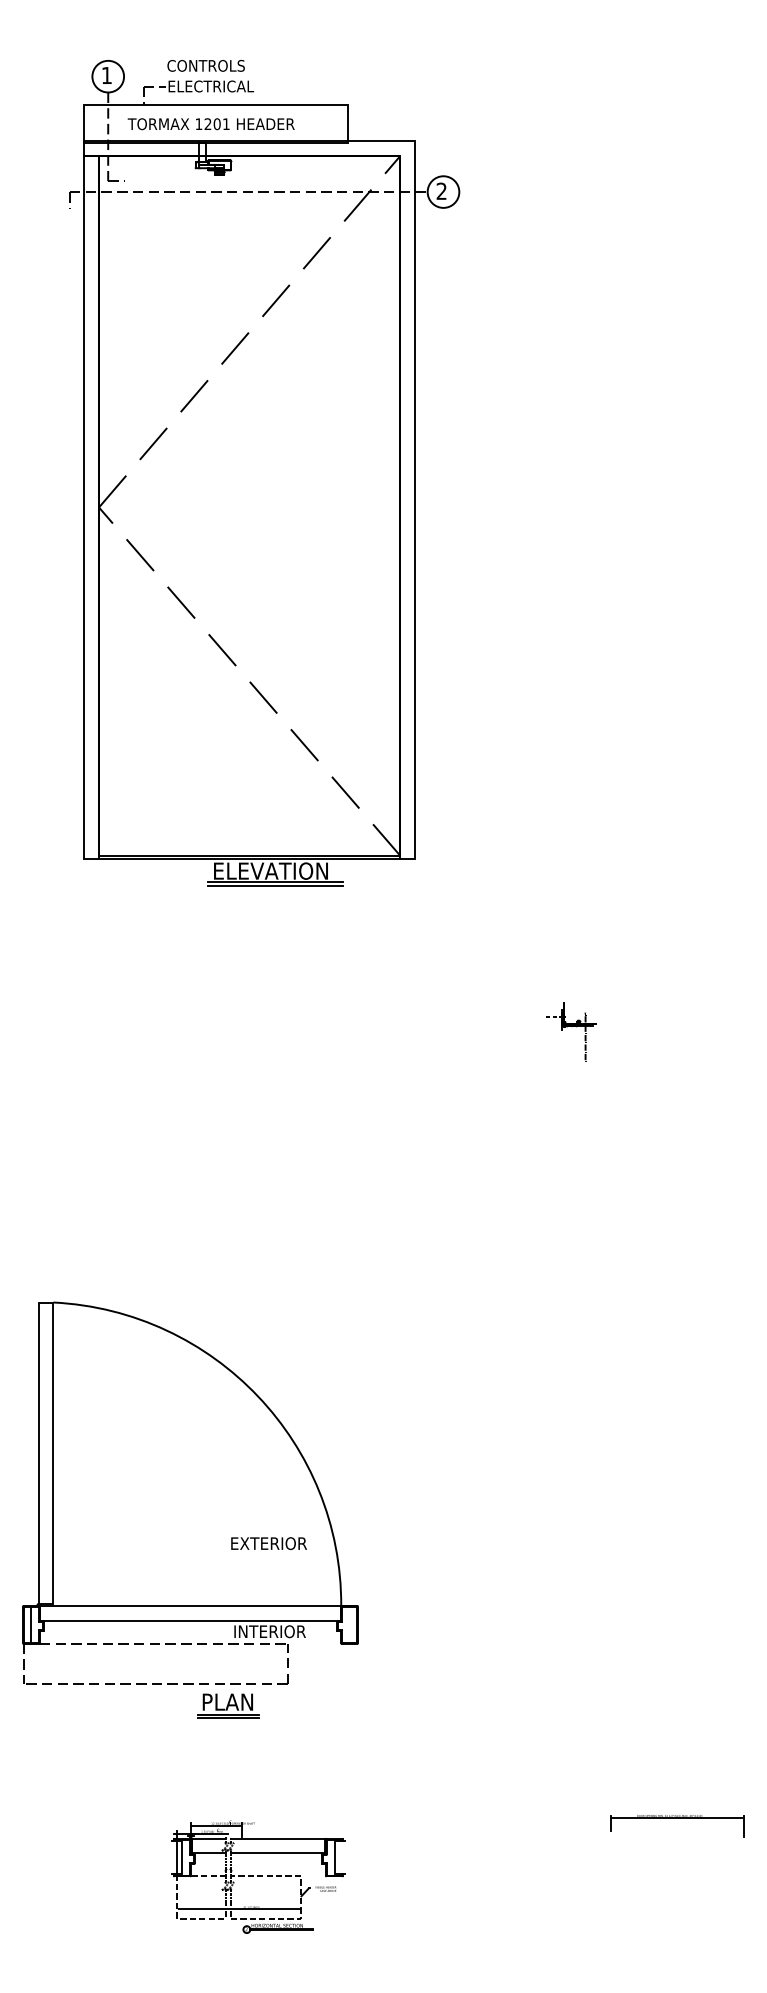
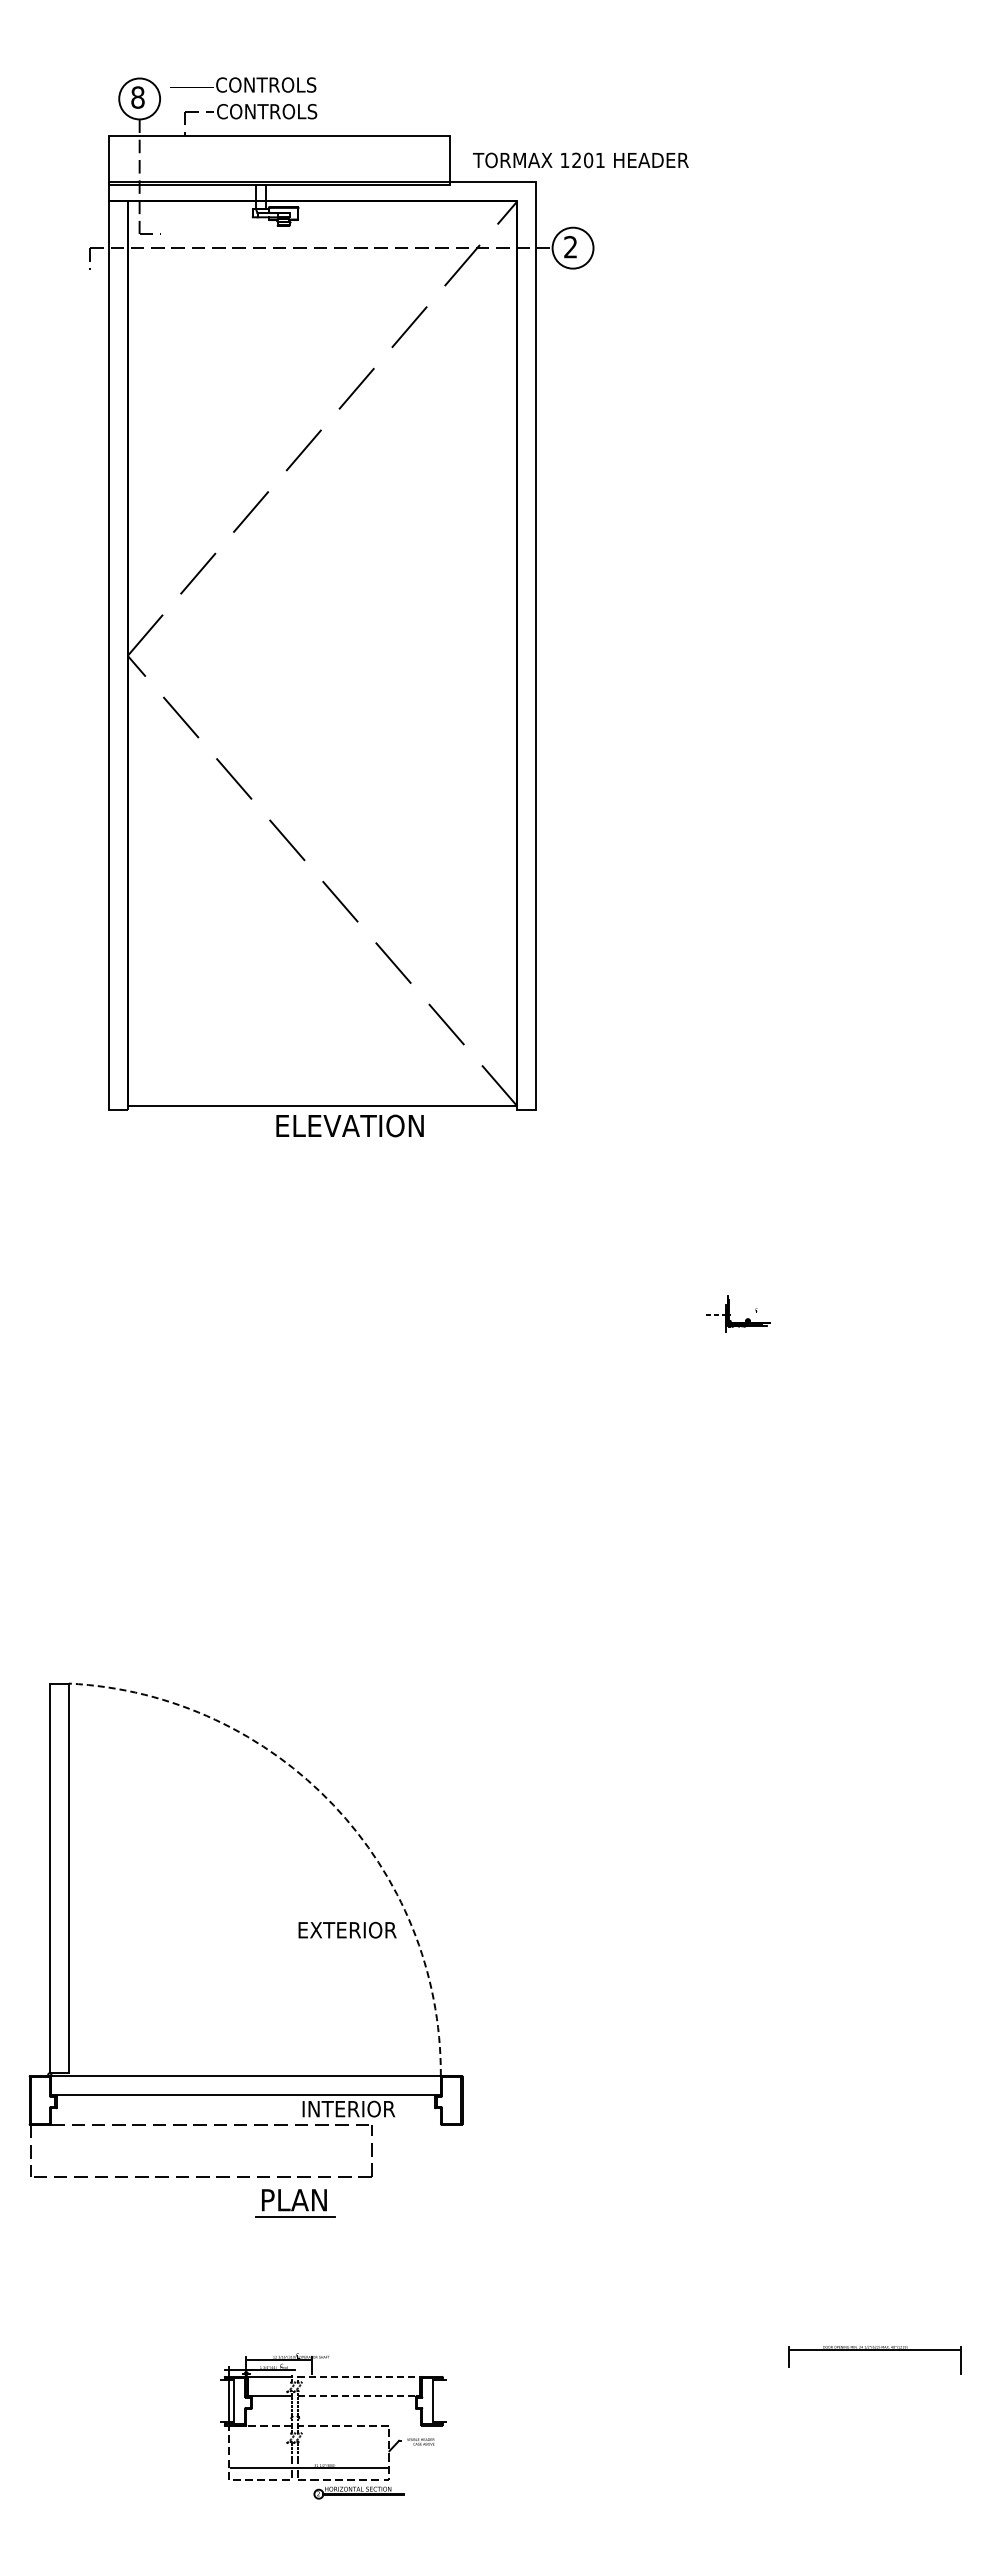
text: (106, 75) -> (137, 97), 1 -> 8
text: (210, 86) -> (272, 111), ELECTRICAL -> CONTROLS
text: (210, 124) -> (580, 160), moved
line: (249, 859) -> (322, 1110), removed
line: (275, 882) -> (356, 1140), removed
line: (275, 886) -> (356, 1145), removed
line: (585, 1038) -> (756, 1342), removed
arc: (258, 1396) -> (333, 1805), solid -> dashed
text: (269, 1543) -> (347, 1929), moved
line: (31, 1625) -> (40, 2100), removed
line: (228, 1718) -> (295, 2221), removed
line: (278, 1838) -> (359, 2376), solid -> dashed
line: (278, 1853) -> (359, 2395), solid -> dashed

